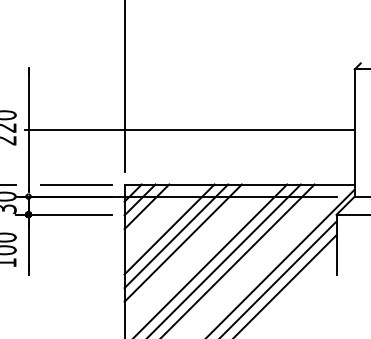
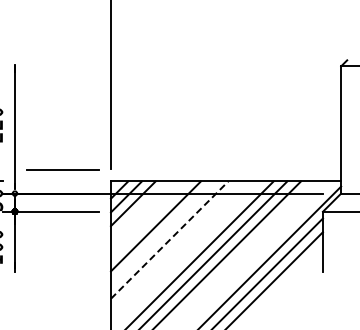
line: (189, 129) -> (175, 126), removed
line: (76, 184) -> (62, 170), moved
line: (176, 236) -> (162, 233), removed
line: (183, 243) -> (169, 240), solid -> dashed

